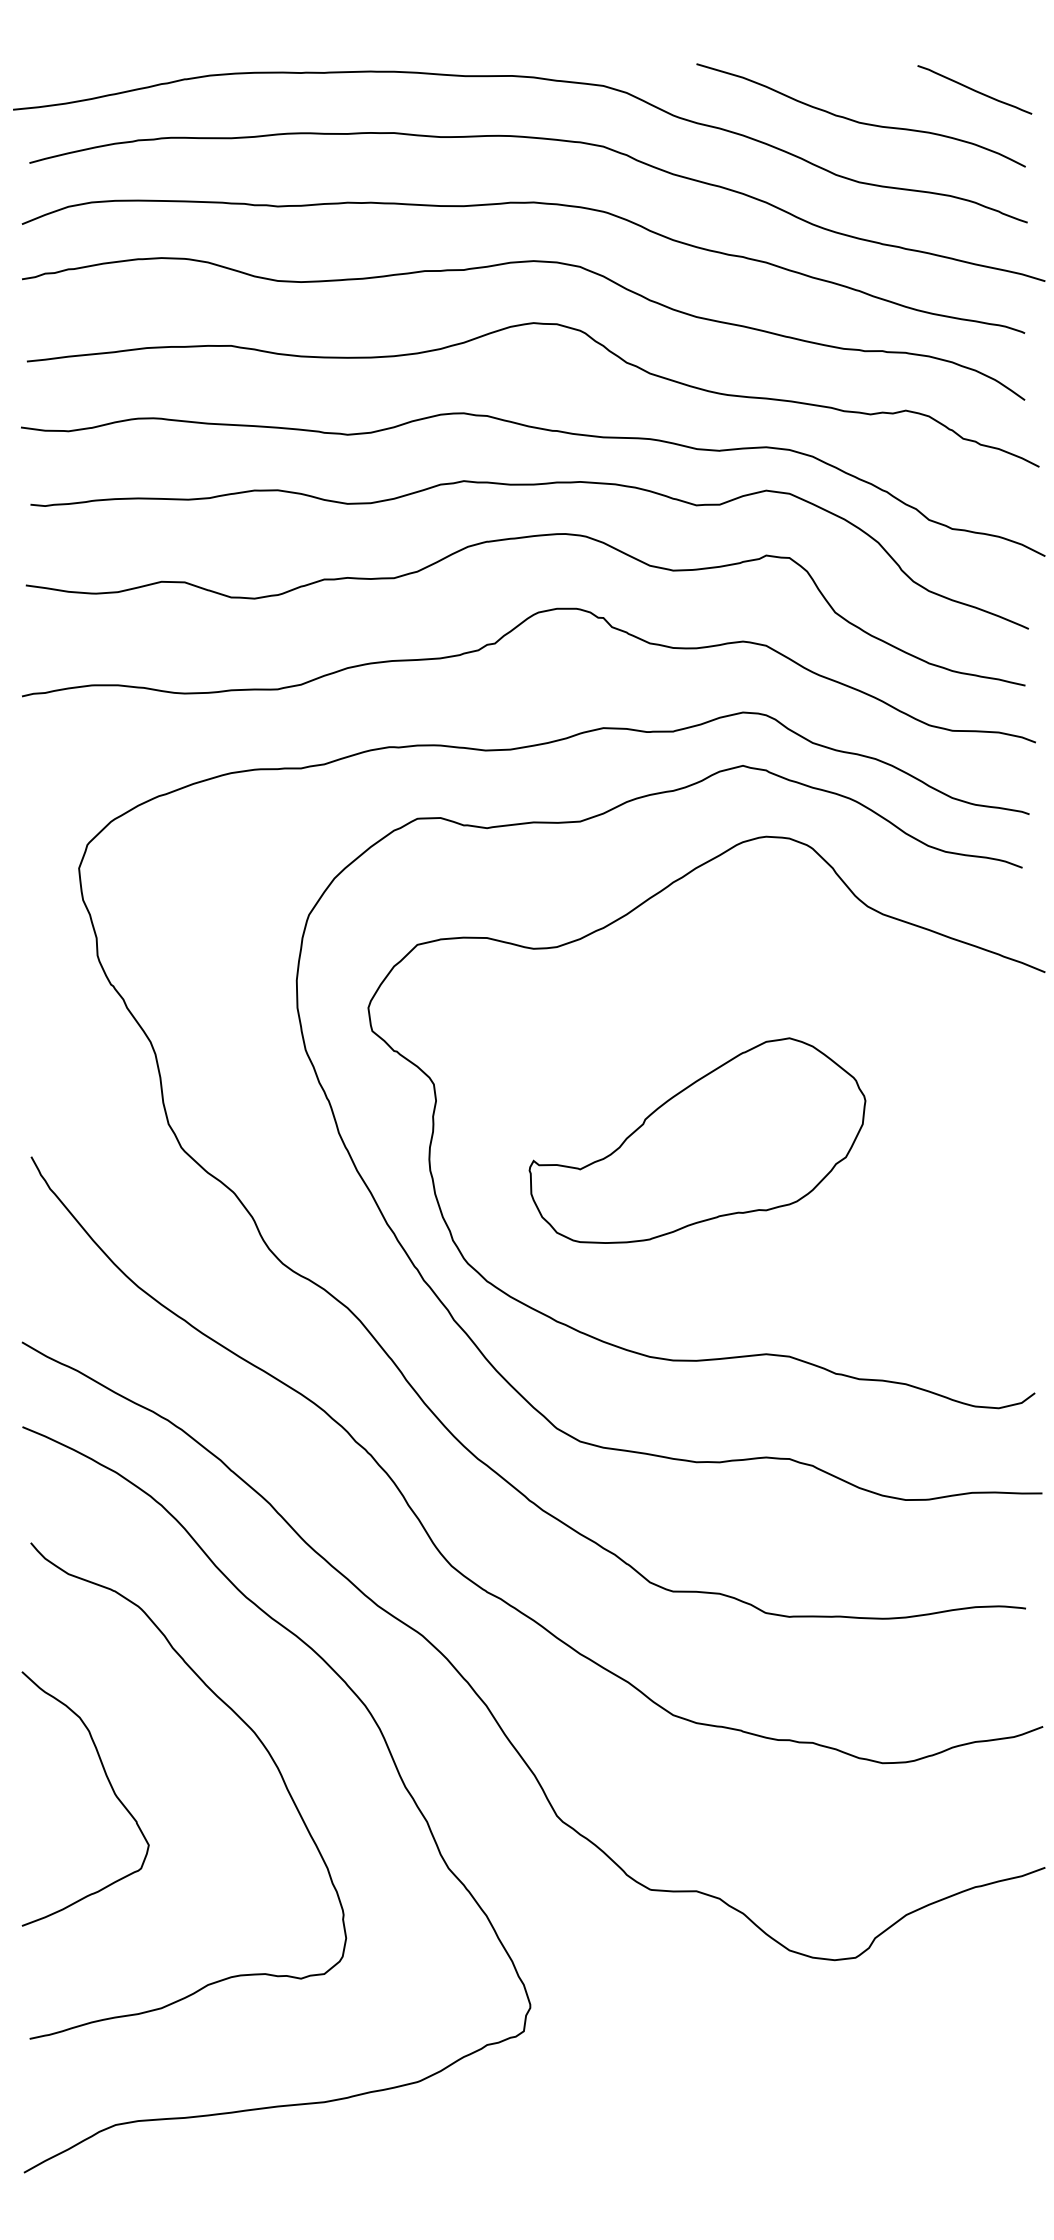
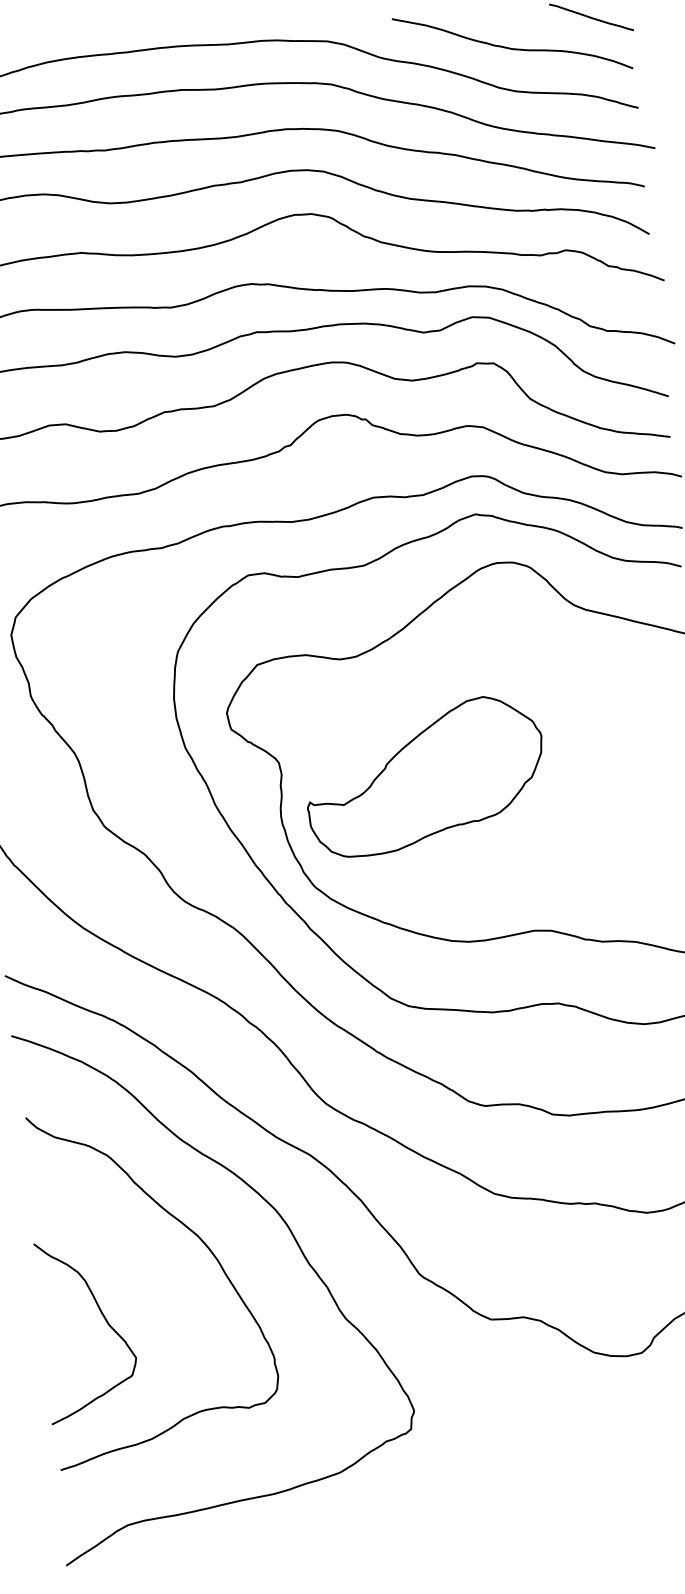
part: (697, 1140) -> (424, 776), moved
curve: (110, 1786) -> (104, 1319), moved

